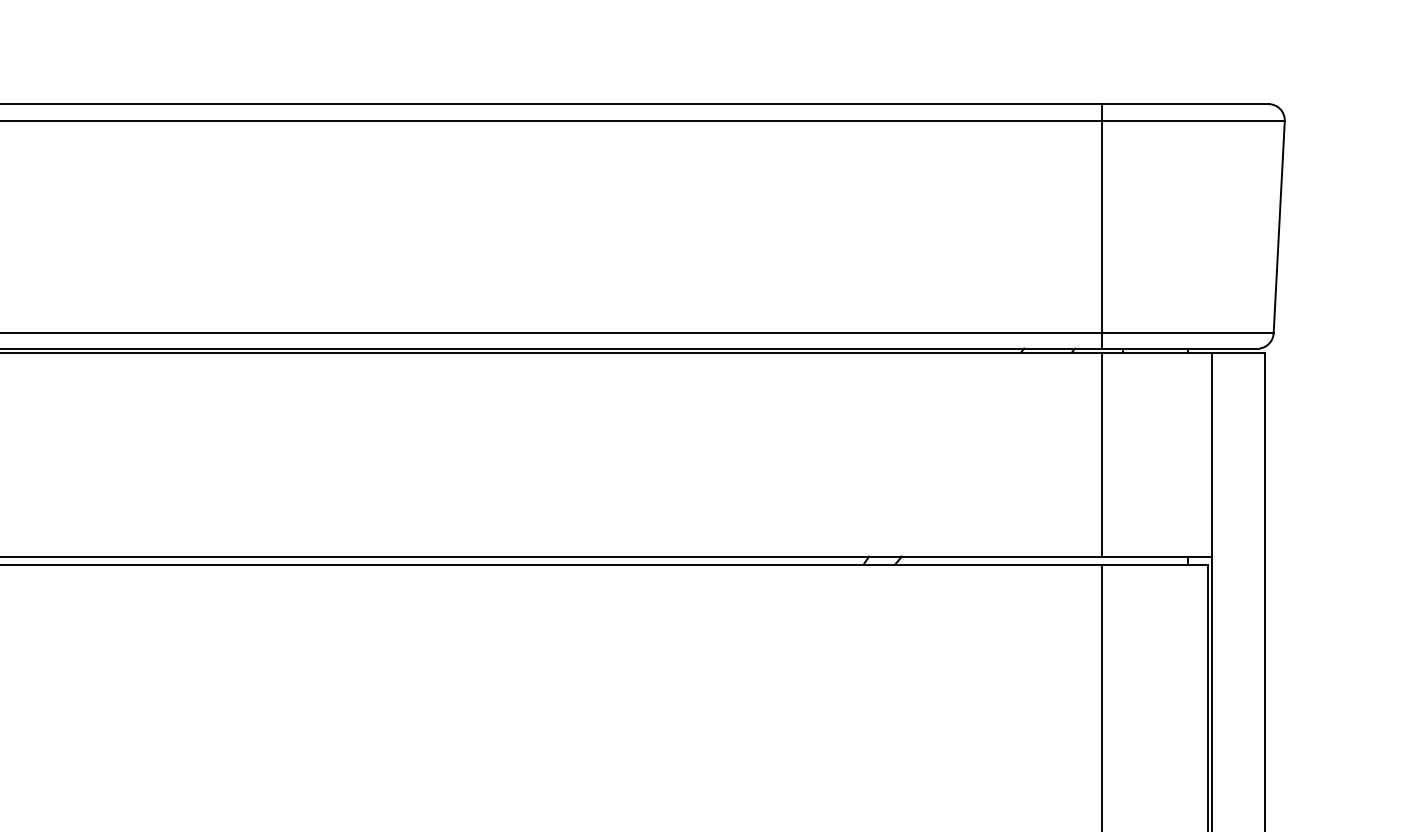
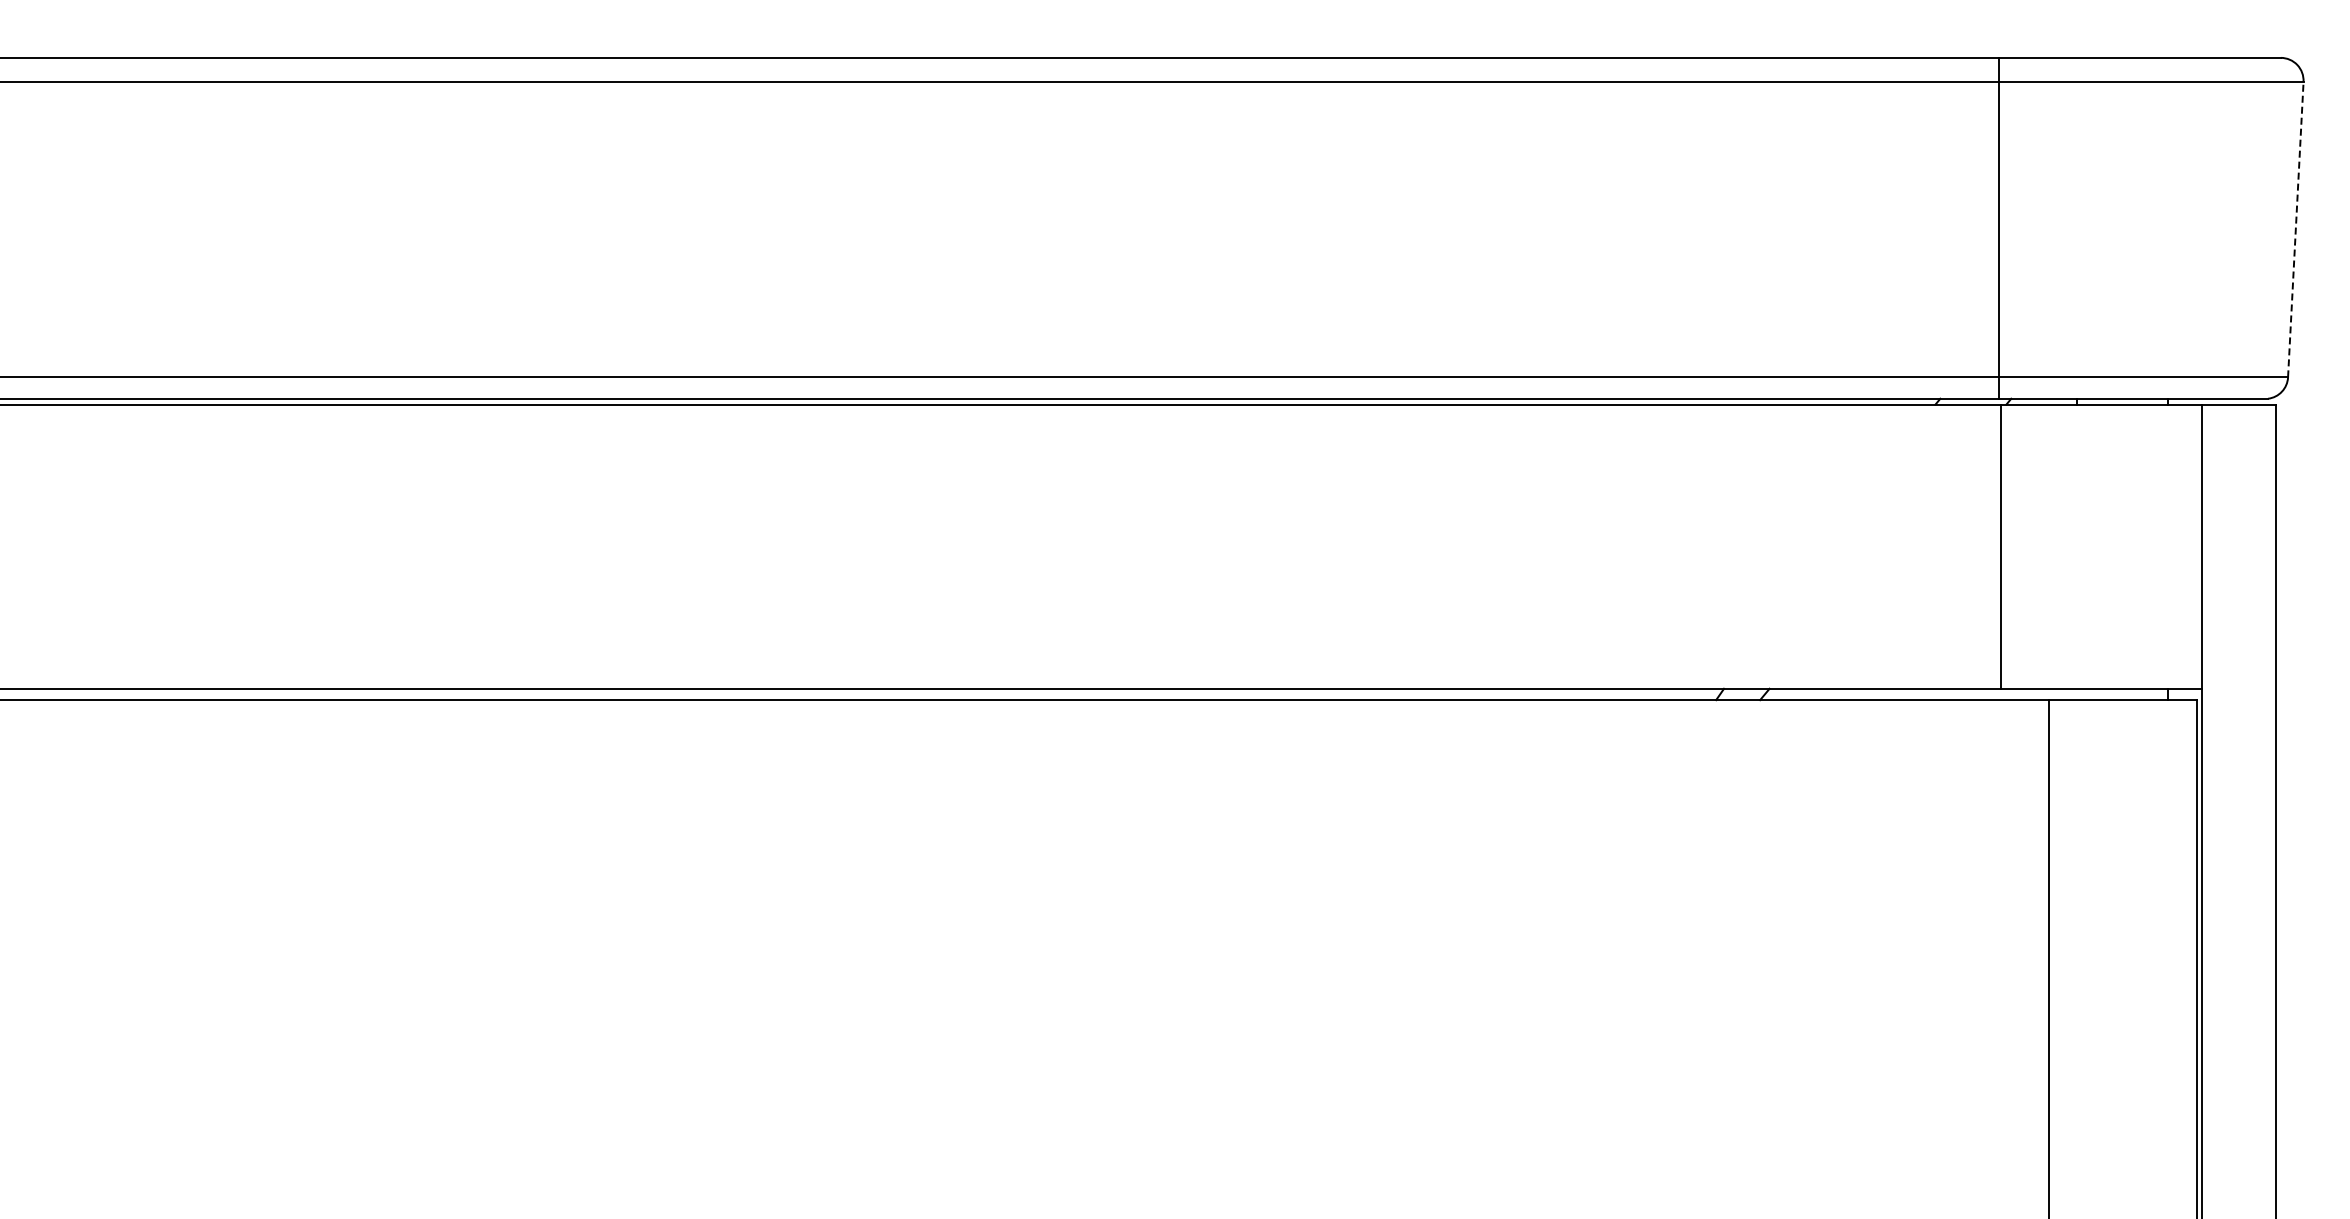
line: (1102, 225) -> (1999, 227), moved
line: (1279, 227) -> (2295, 229), solid -> dashed
line: (1102, 454) -> (2001, 546), moved

